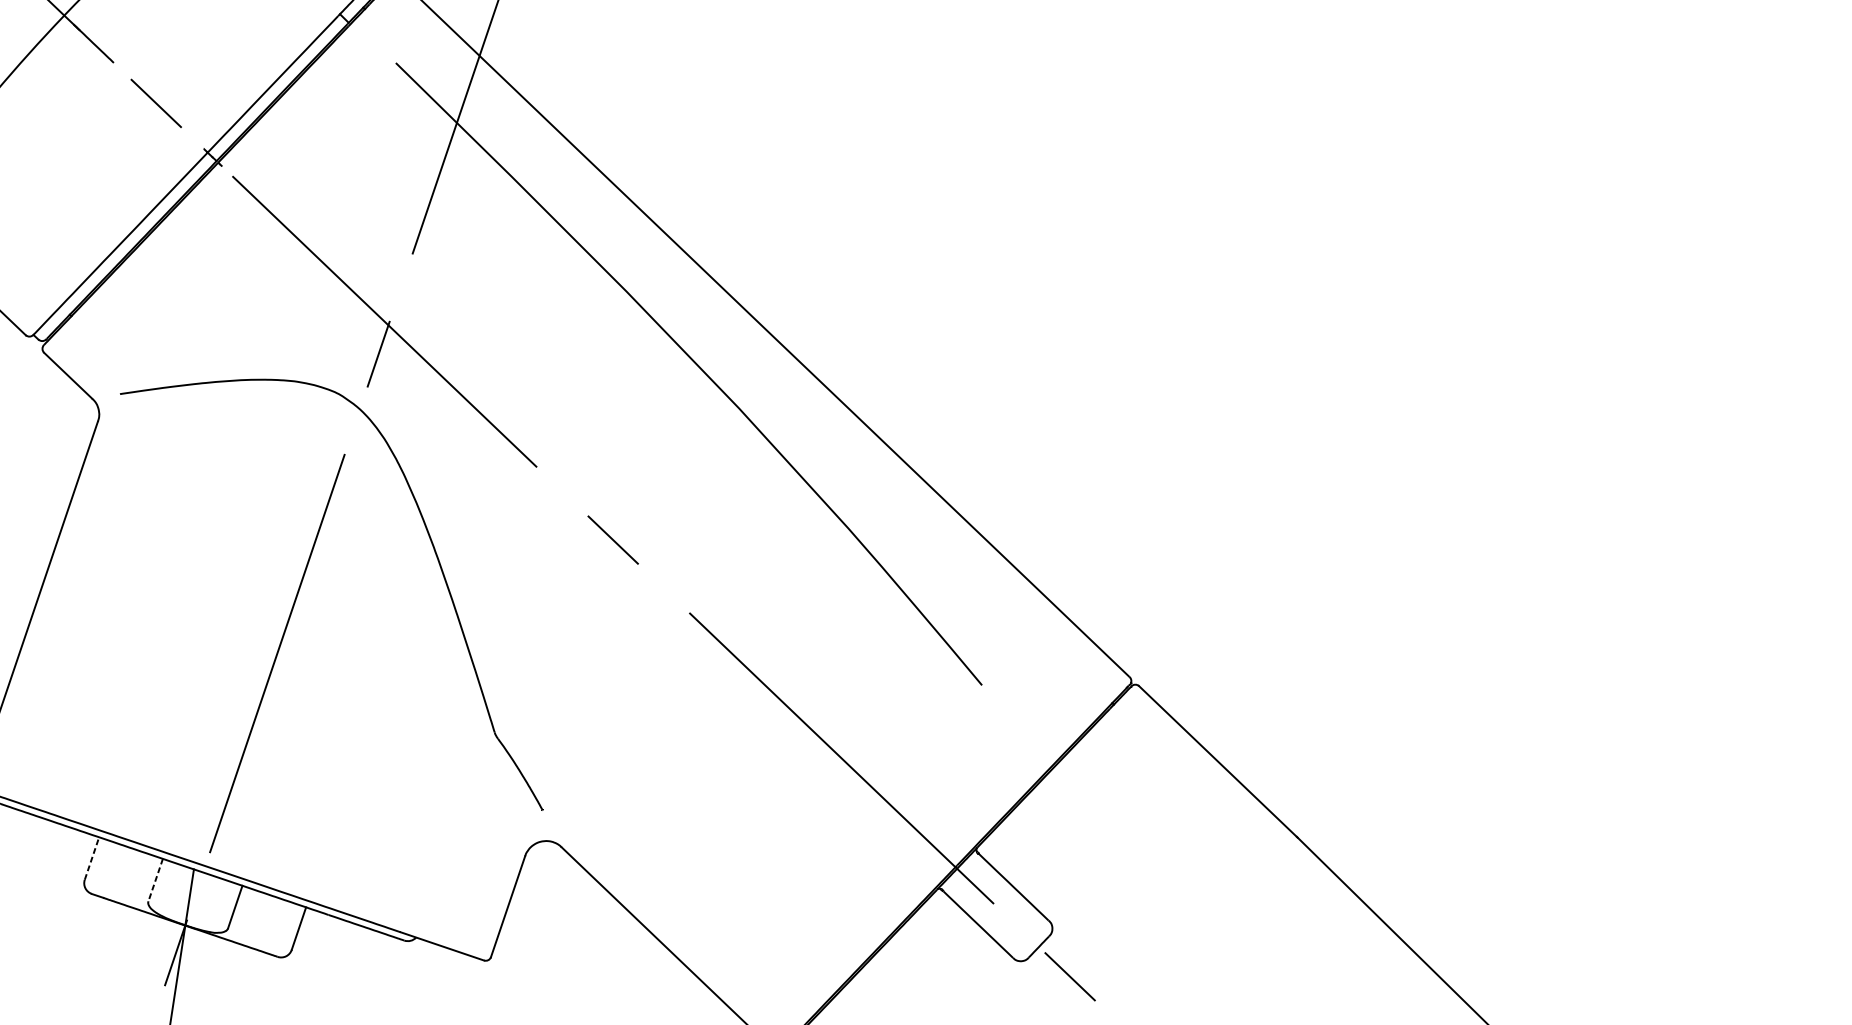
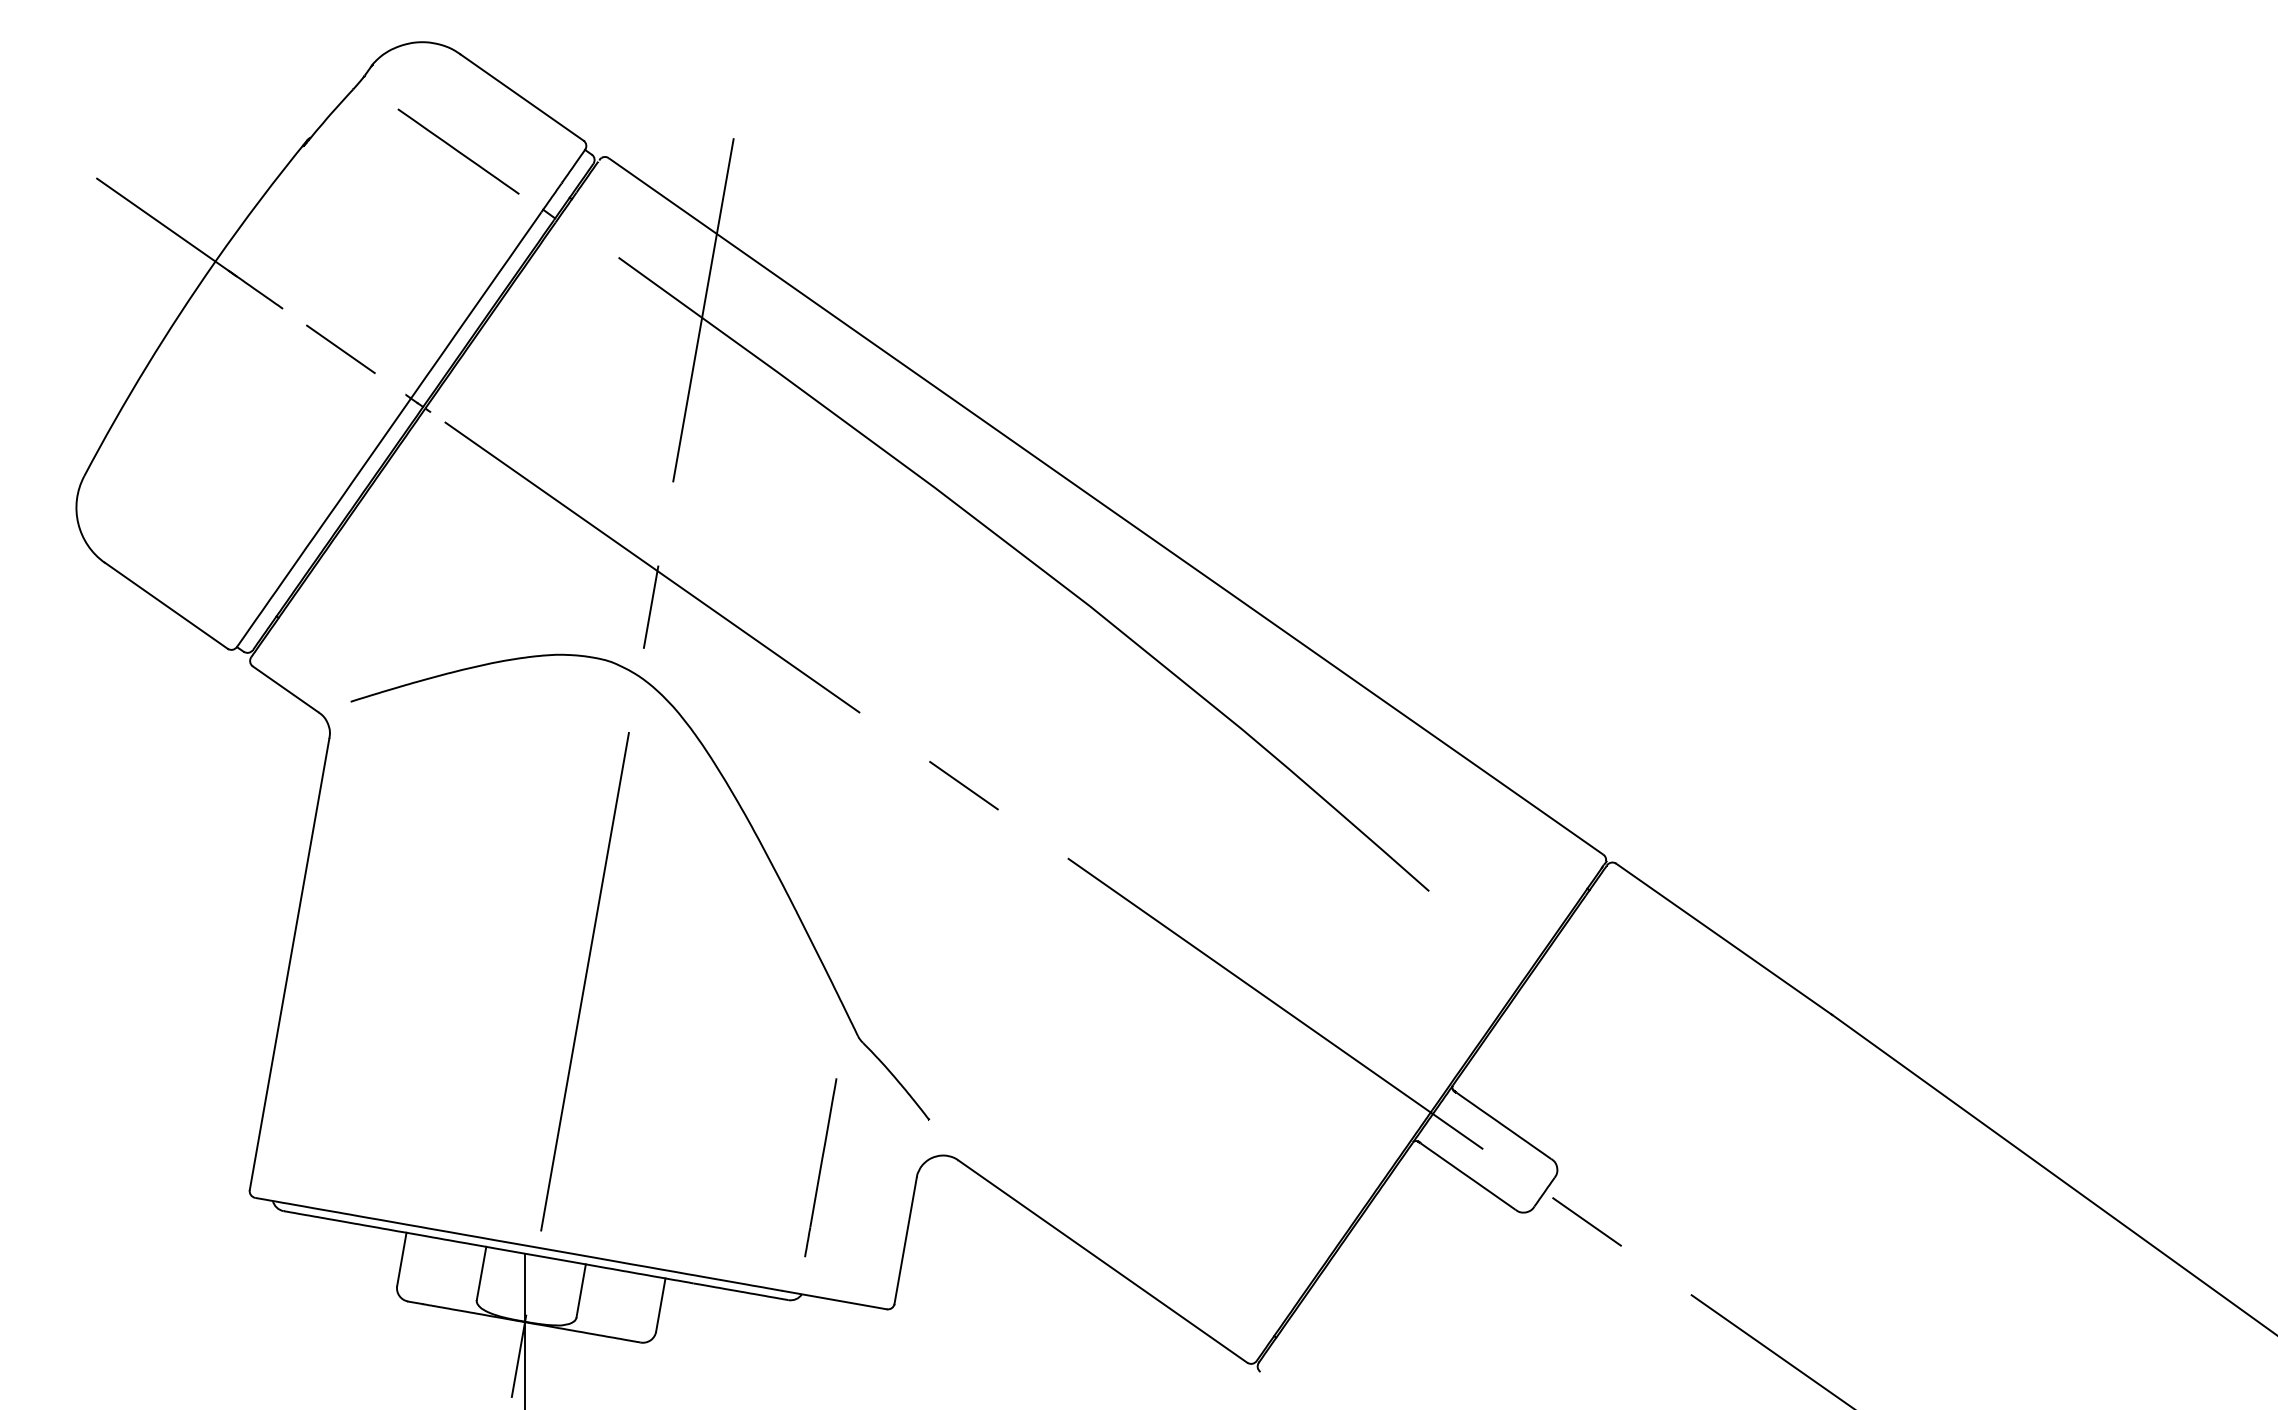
line: (447, 835) -> (820, 1167), added
line: (91, 858) -> (401, 1259), dashed -> solid
line: (155, 880) -> (481, 1273), dashed -> solid

